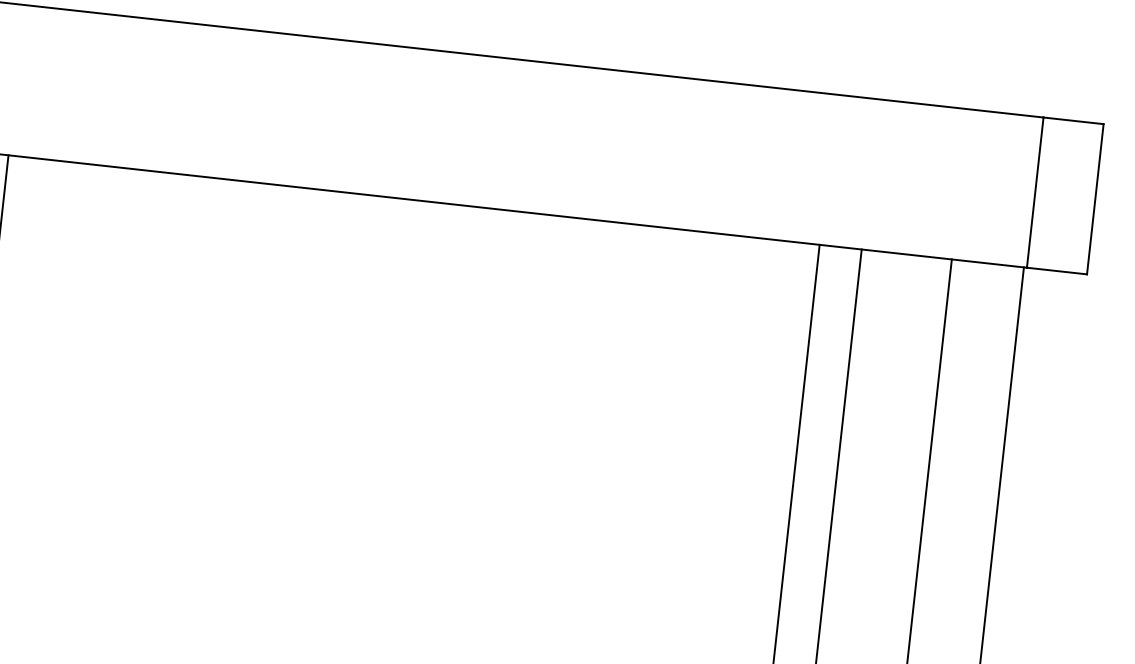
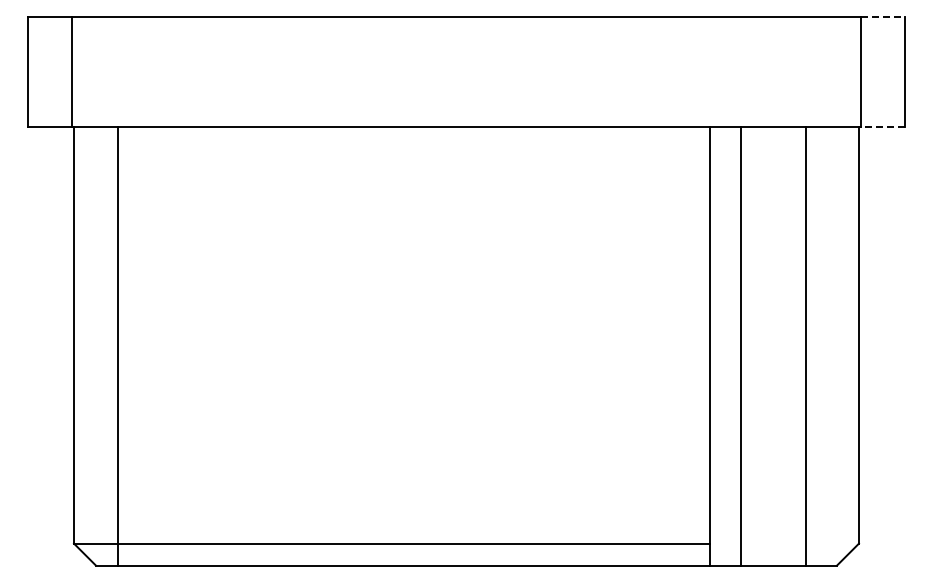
line: (1074, 121) -> (883, 17), solid -> dashed
line: (1057, 271) -> (883, 127), solid -> dashed

